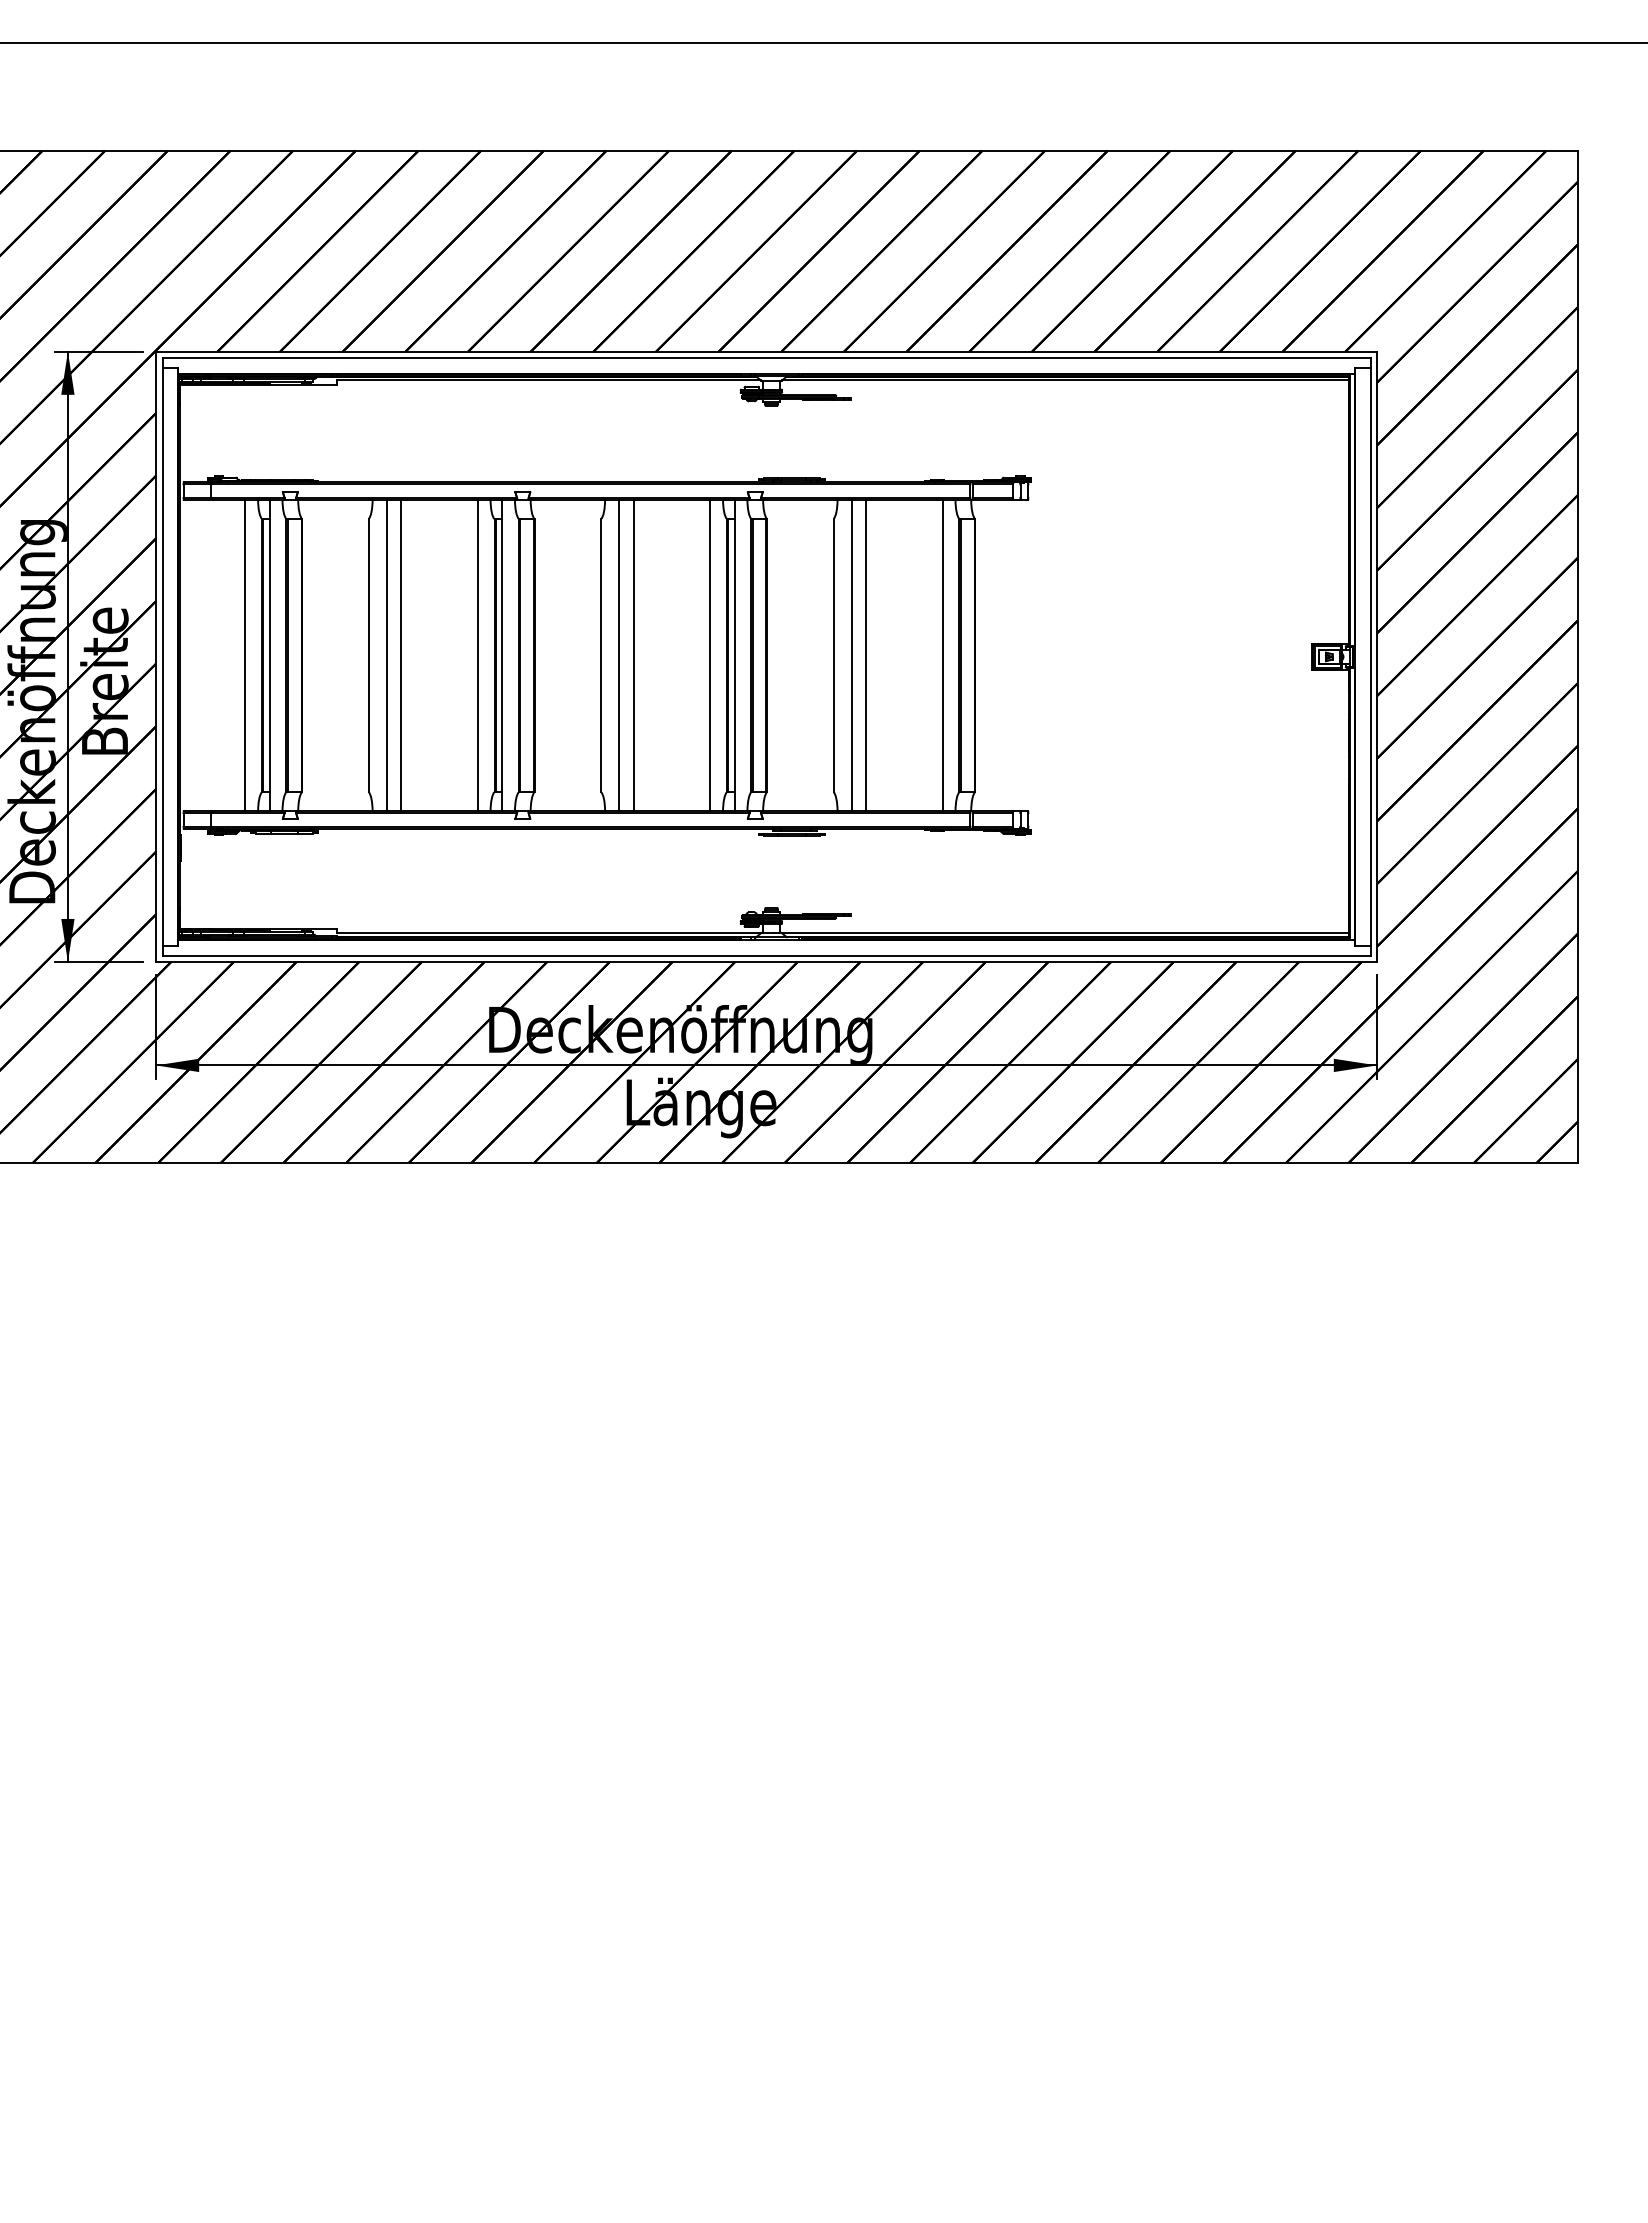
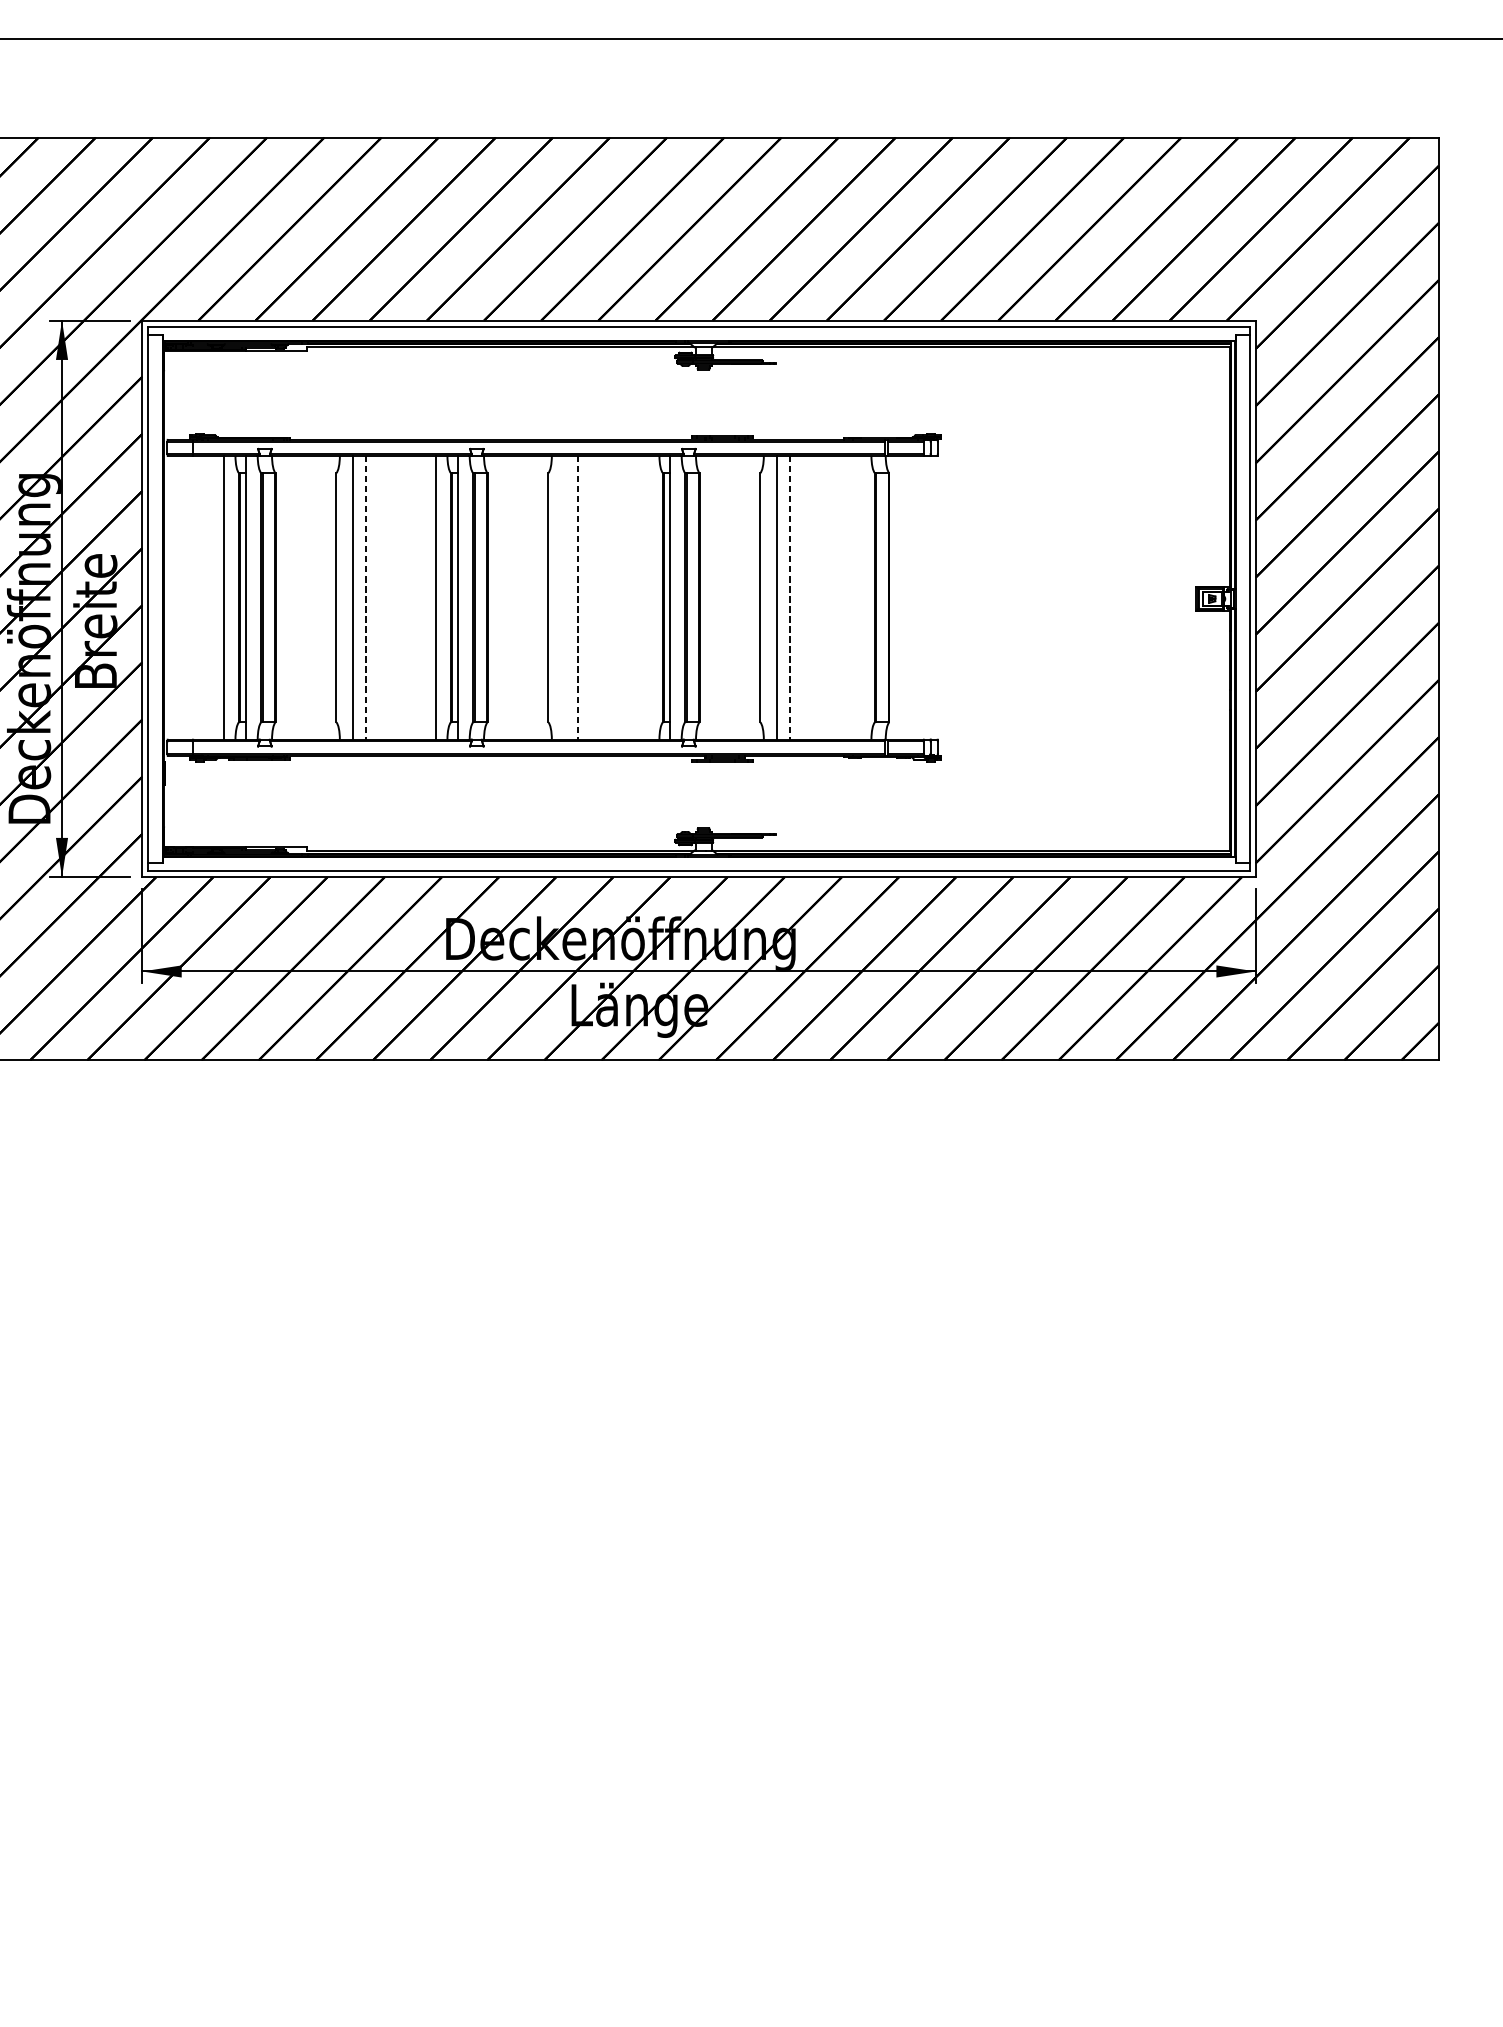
line: (401, 655) -> (366, 597), solid -> dashed
line: (619, 655) -> (565, 597), removed
line: (633, 655) -> (577, 597), solid -> dashed
line: (710, 655) -> (647, 597), removed
line: (866, 655) -> (790, 597), solid -> dashed
line: (942, 655) -> (859, 597), removed

